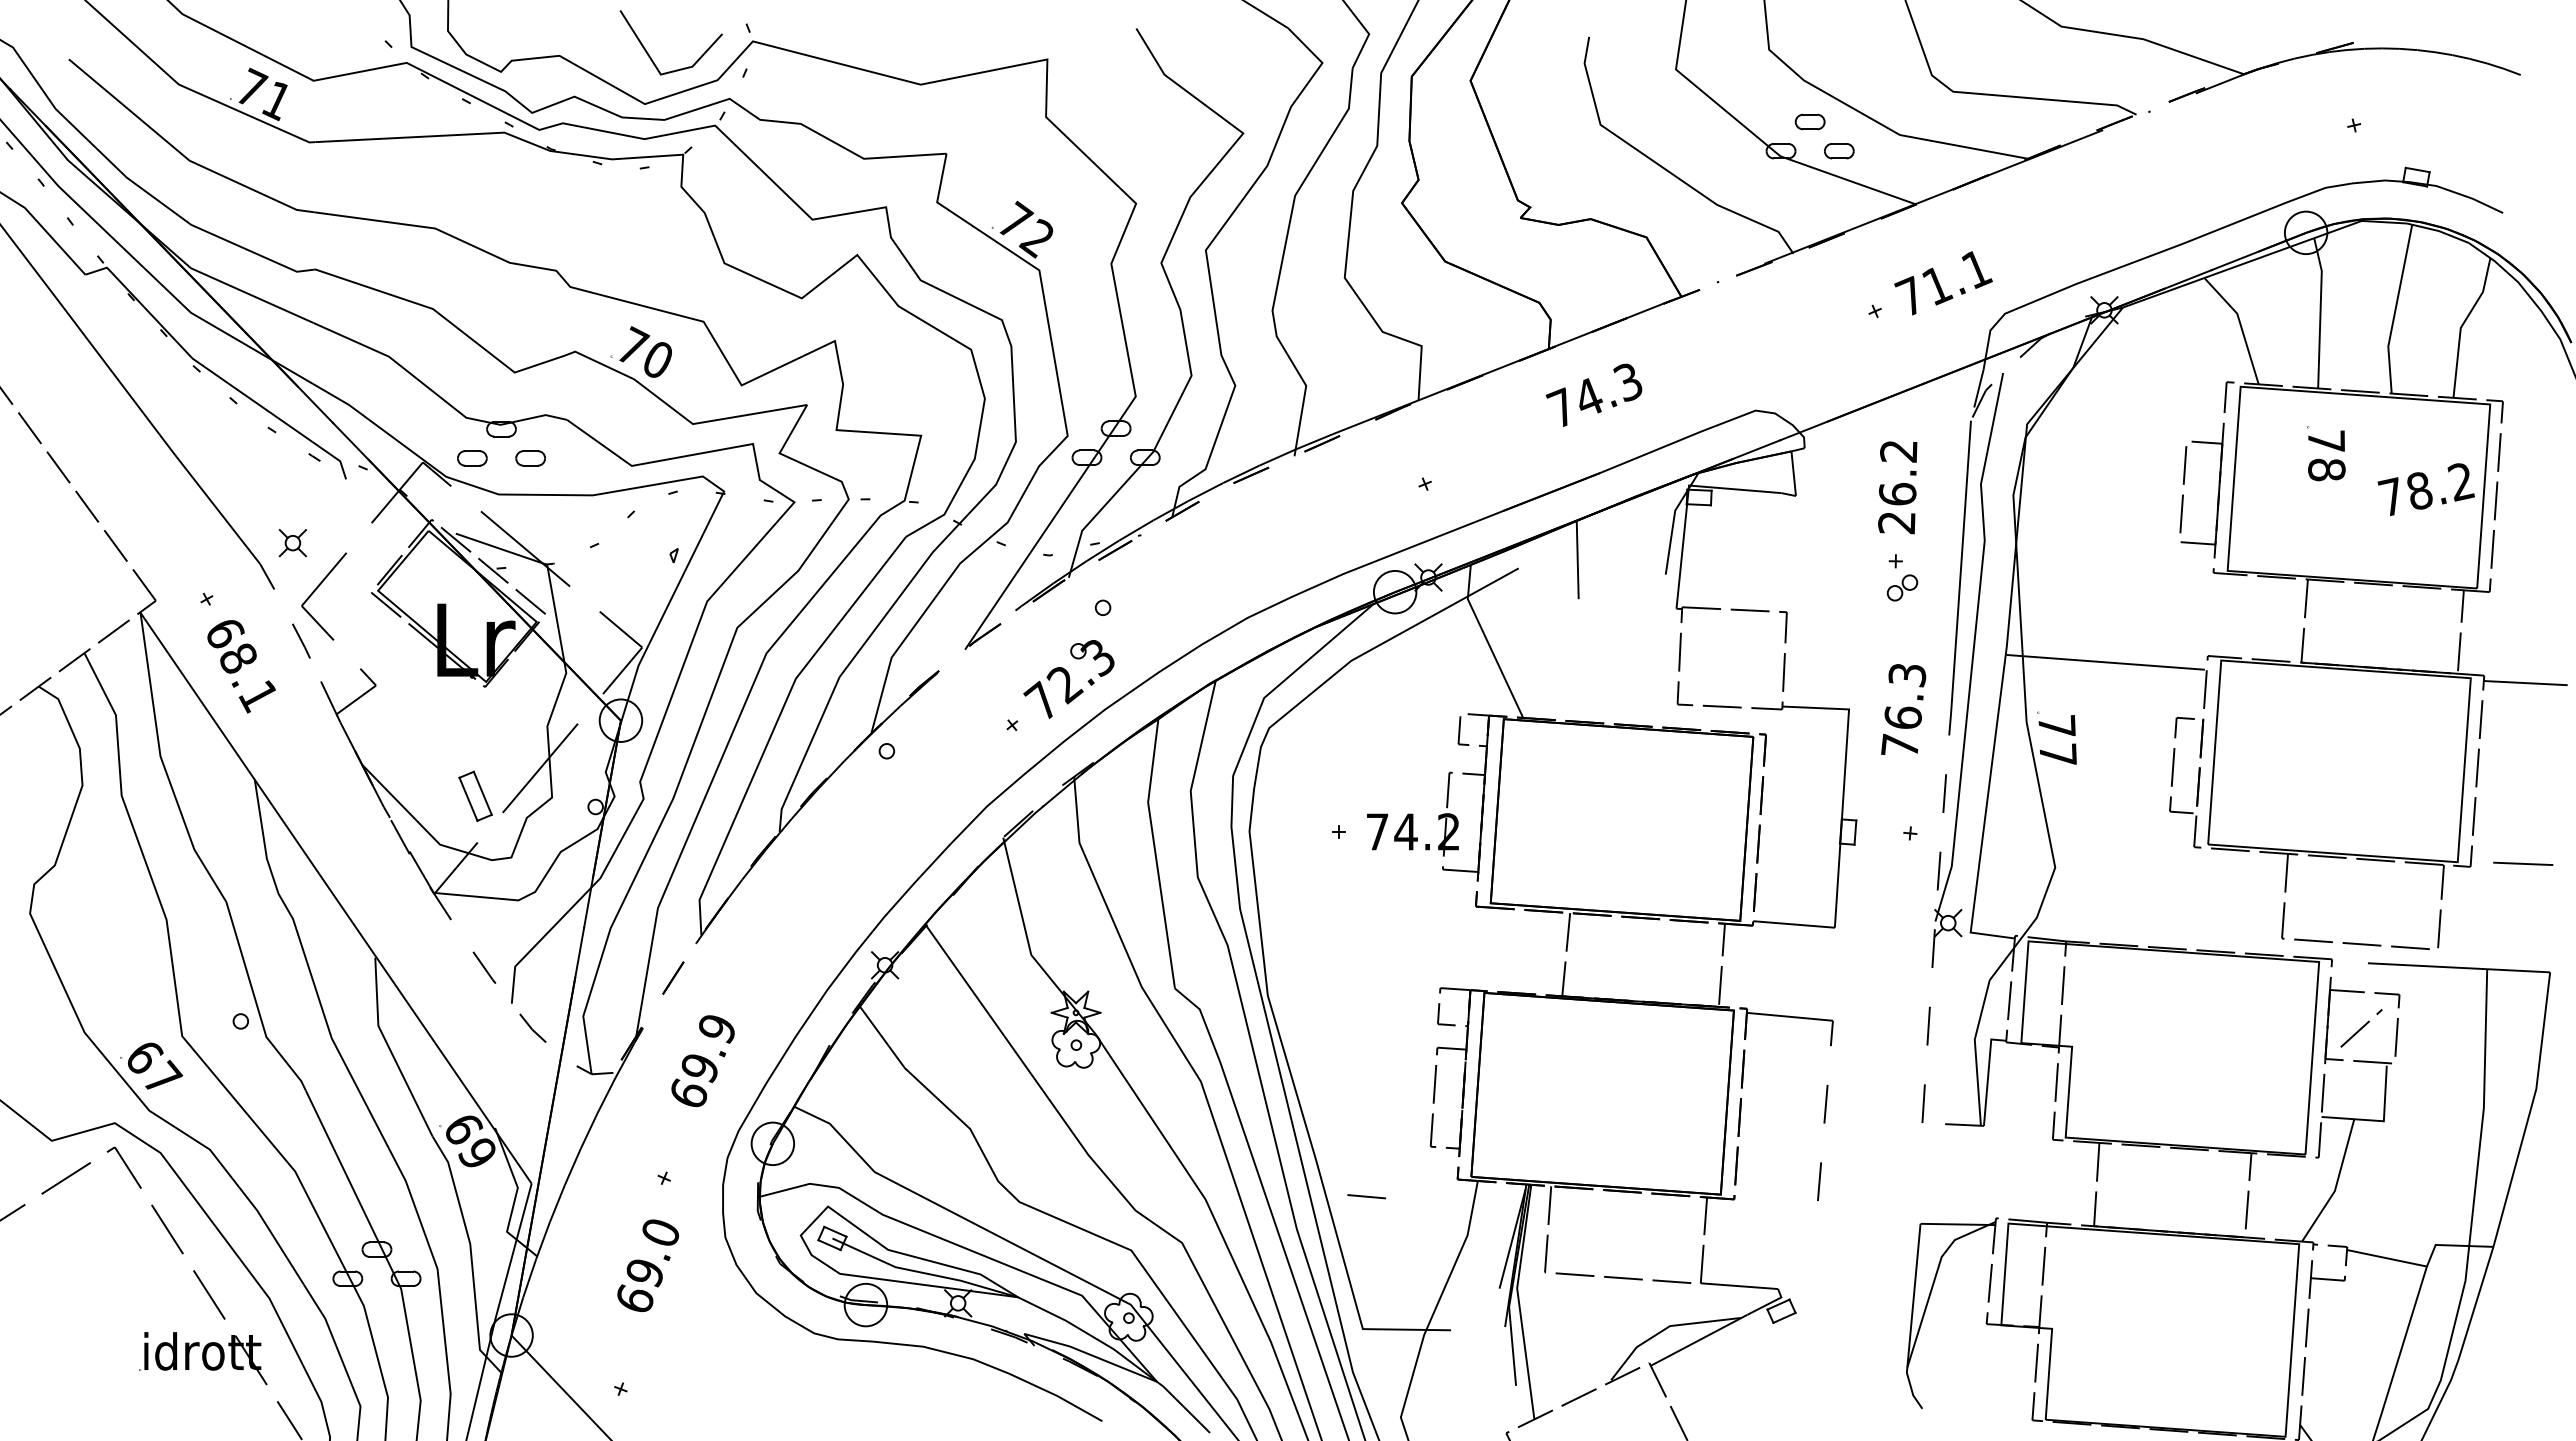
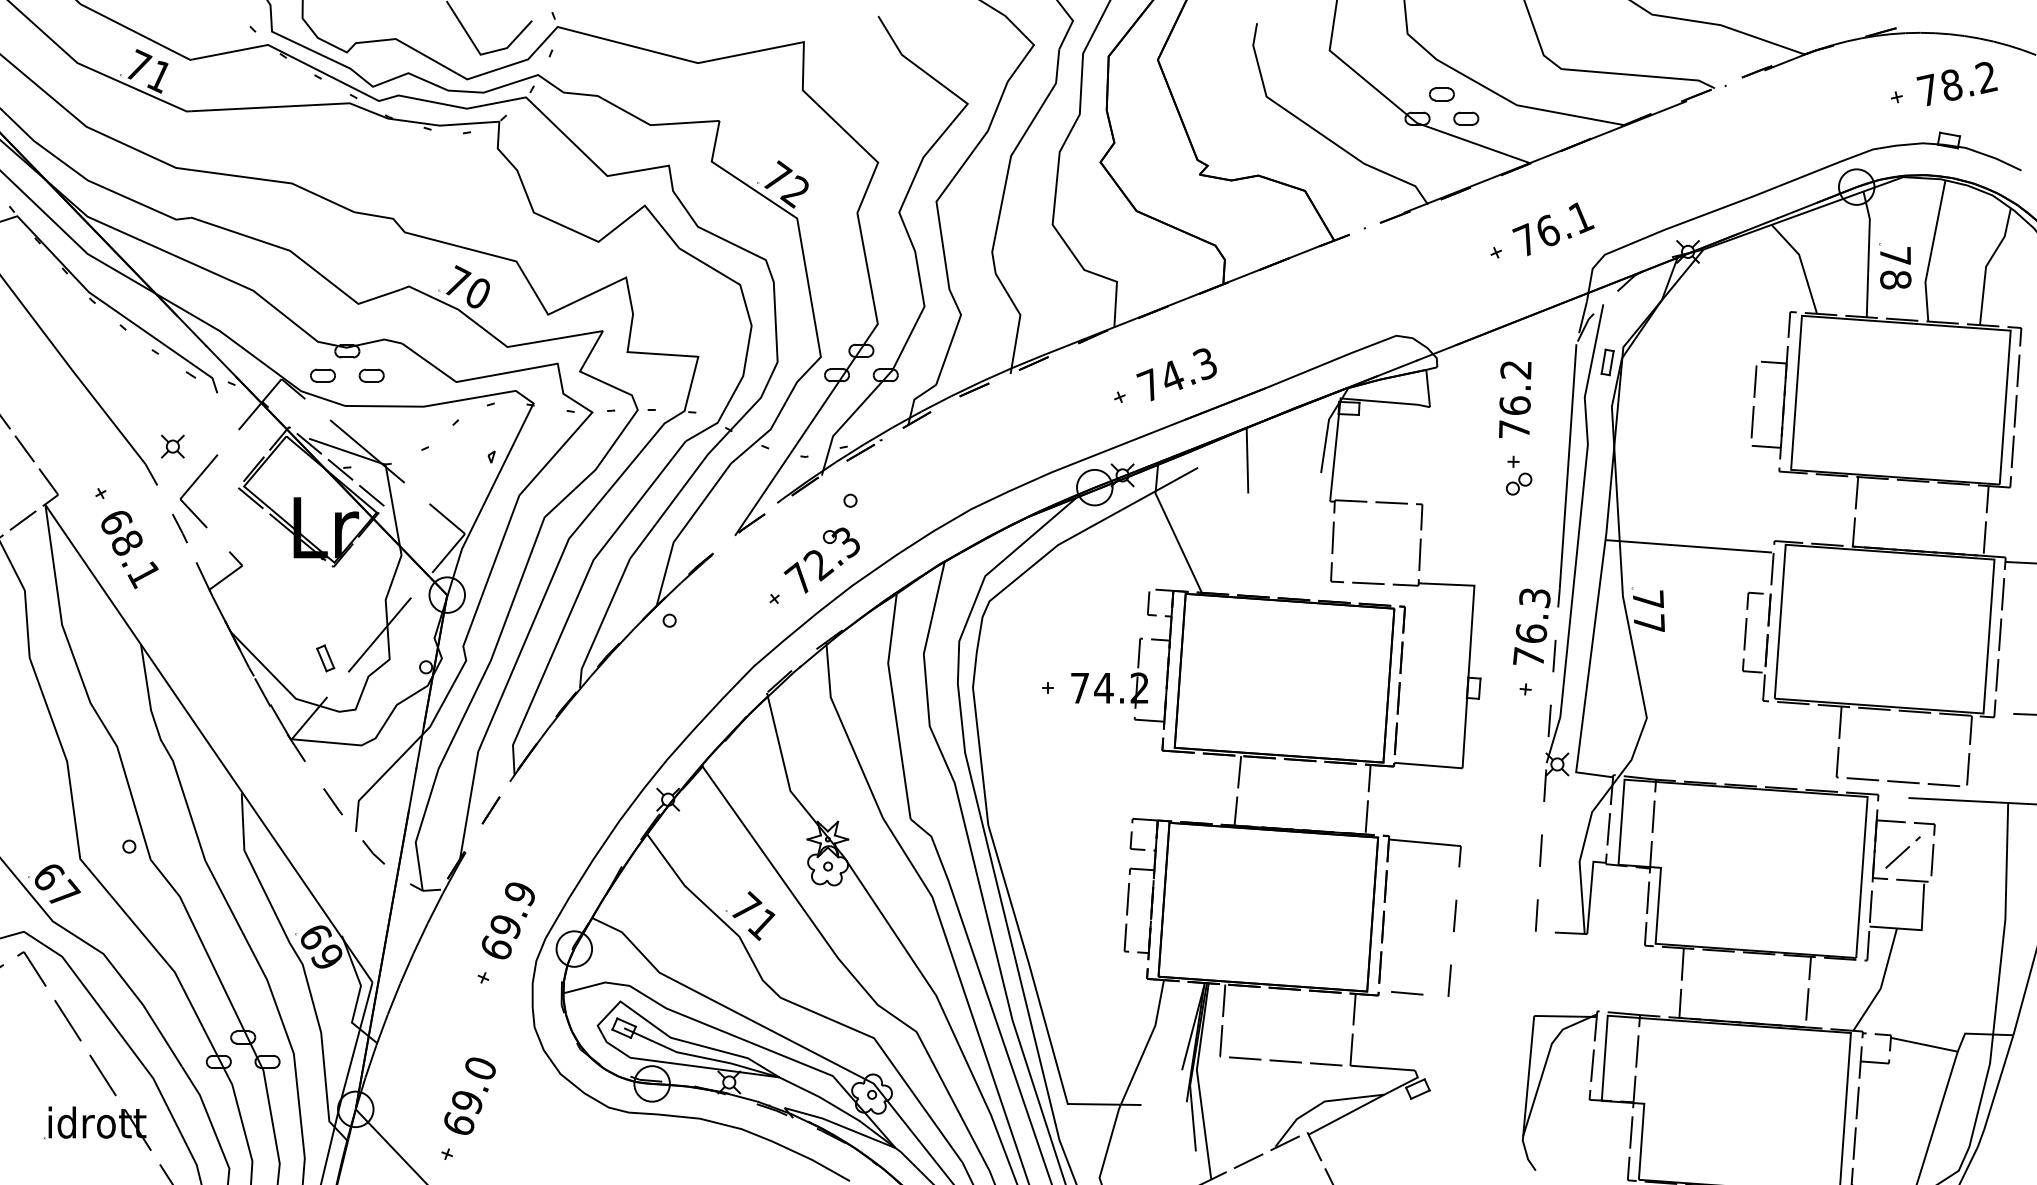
text: (1937, 285) -> (1548, 231), 71.1 -> 76.1
text: (1593, 394) -> (1176, 374), moved
part: (2008, 442) -> (1607, 362), added
part: (2329, 447) -> (1898, 261), moved
text: (2425, 489) -> (1956, 83), moved
text: (1896, 522) -> (1514, 429), 26.2 -> 76.2
text: (1903, 709) -> (1531, 626), moved
part: (475, 796) -> (325, 658), size x0.62
text: (702, 1061) -> (507, 921), moved
part: (981, 1098) -> (748, 911), added
line: (1366, 1196) -> (1407, 993), moved
text: (647, 1265) -> (469, 1095), moved

